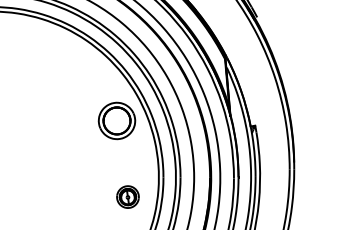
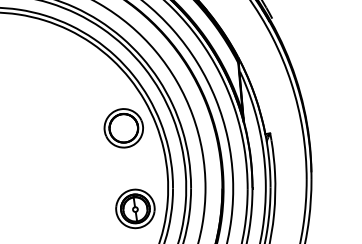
part: (128, 196) -> (135, 208), size x1.67

